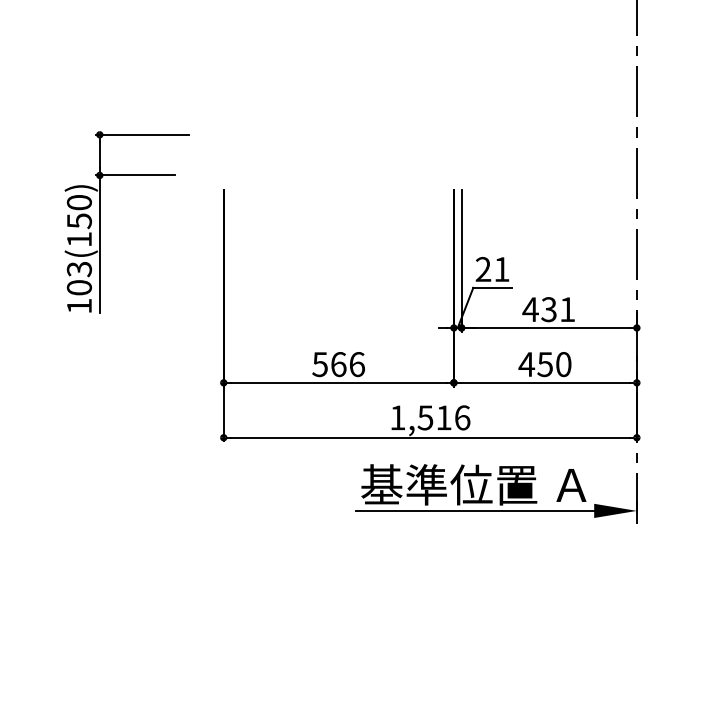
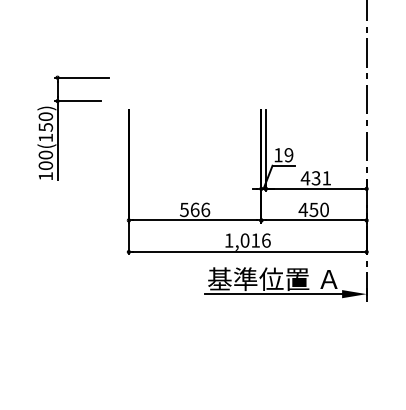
text: (78, 268) -> (45, 154), 103(150) -> 100(150)
text: (492, 269) -> (283, 155), 21 -> 19
text: (424, 417) -> (244, 240), 1,516 -> 1,016

